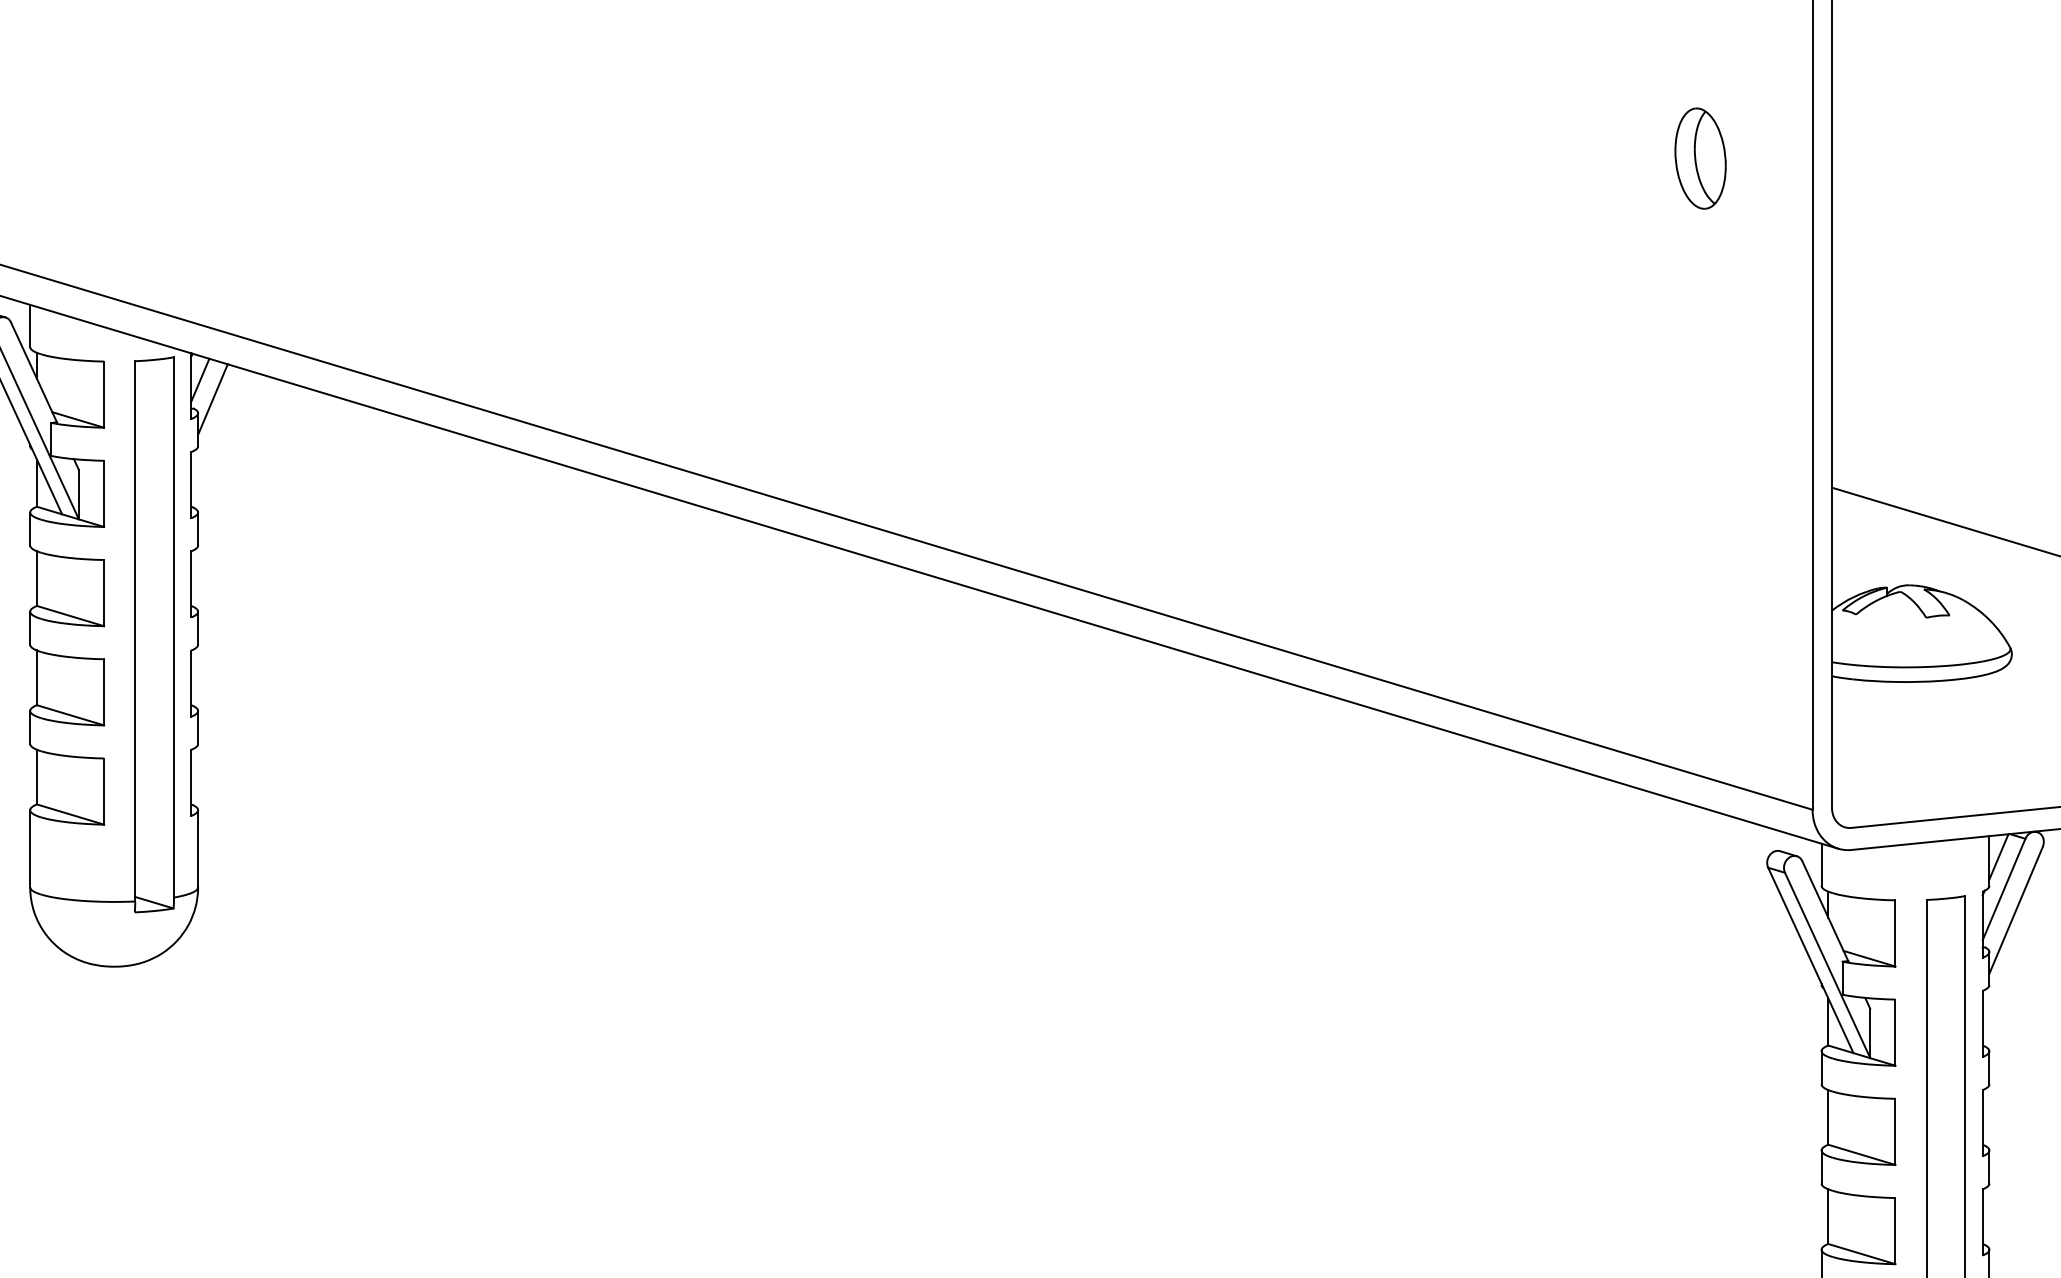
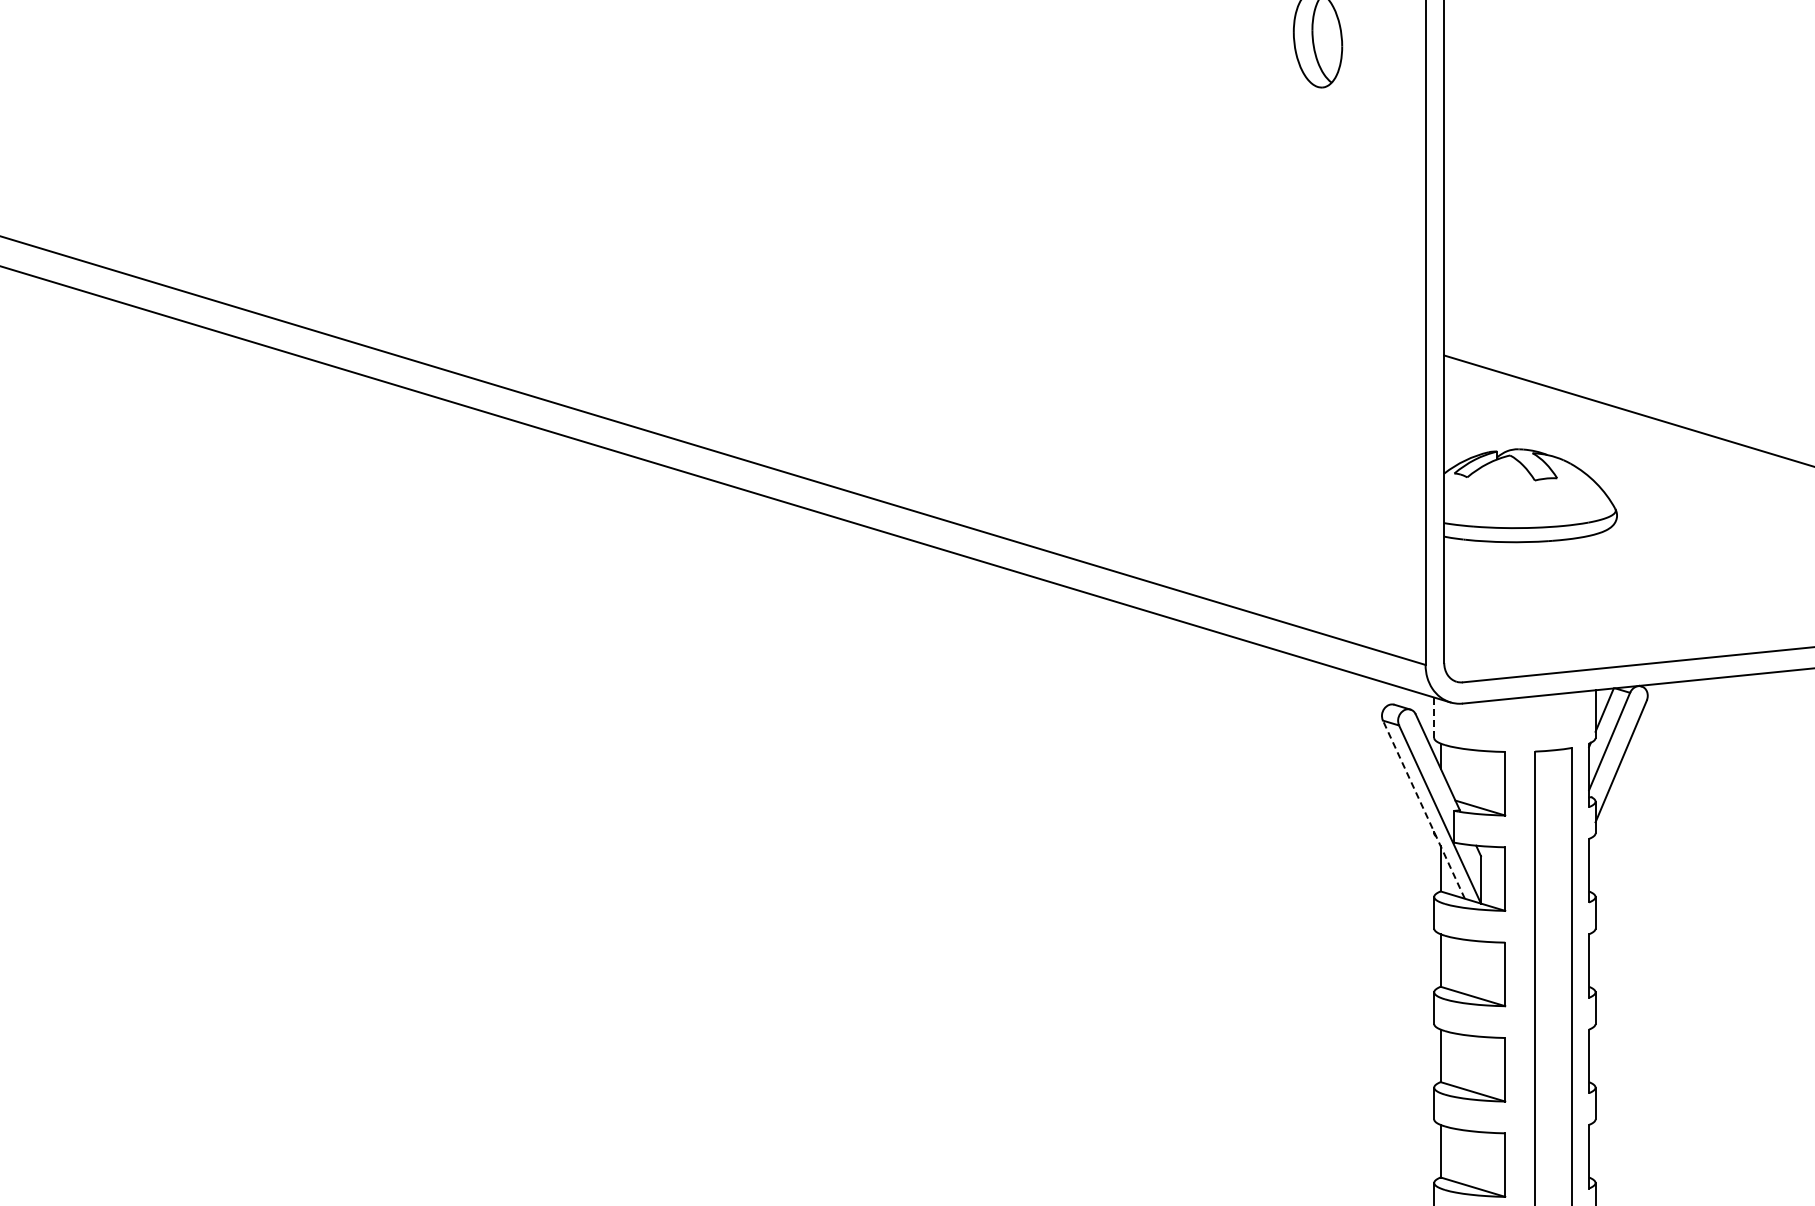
line: (1821, 864) -> (1434, 717), solid -> dashed
line: (1810, 959) -> (1423, 808), solid -> dashed

